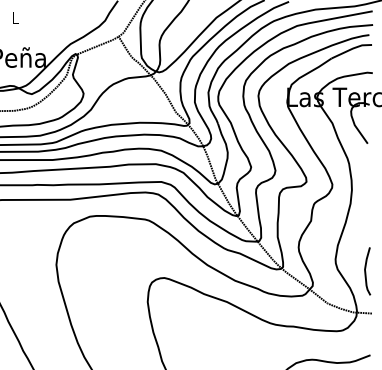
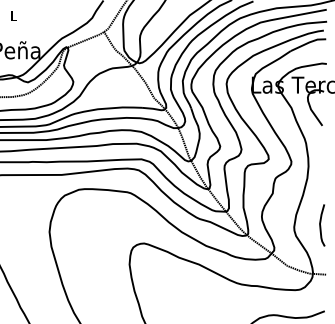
curve: (366, 271) -> (321, 225), moved

